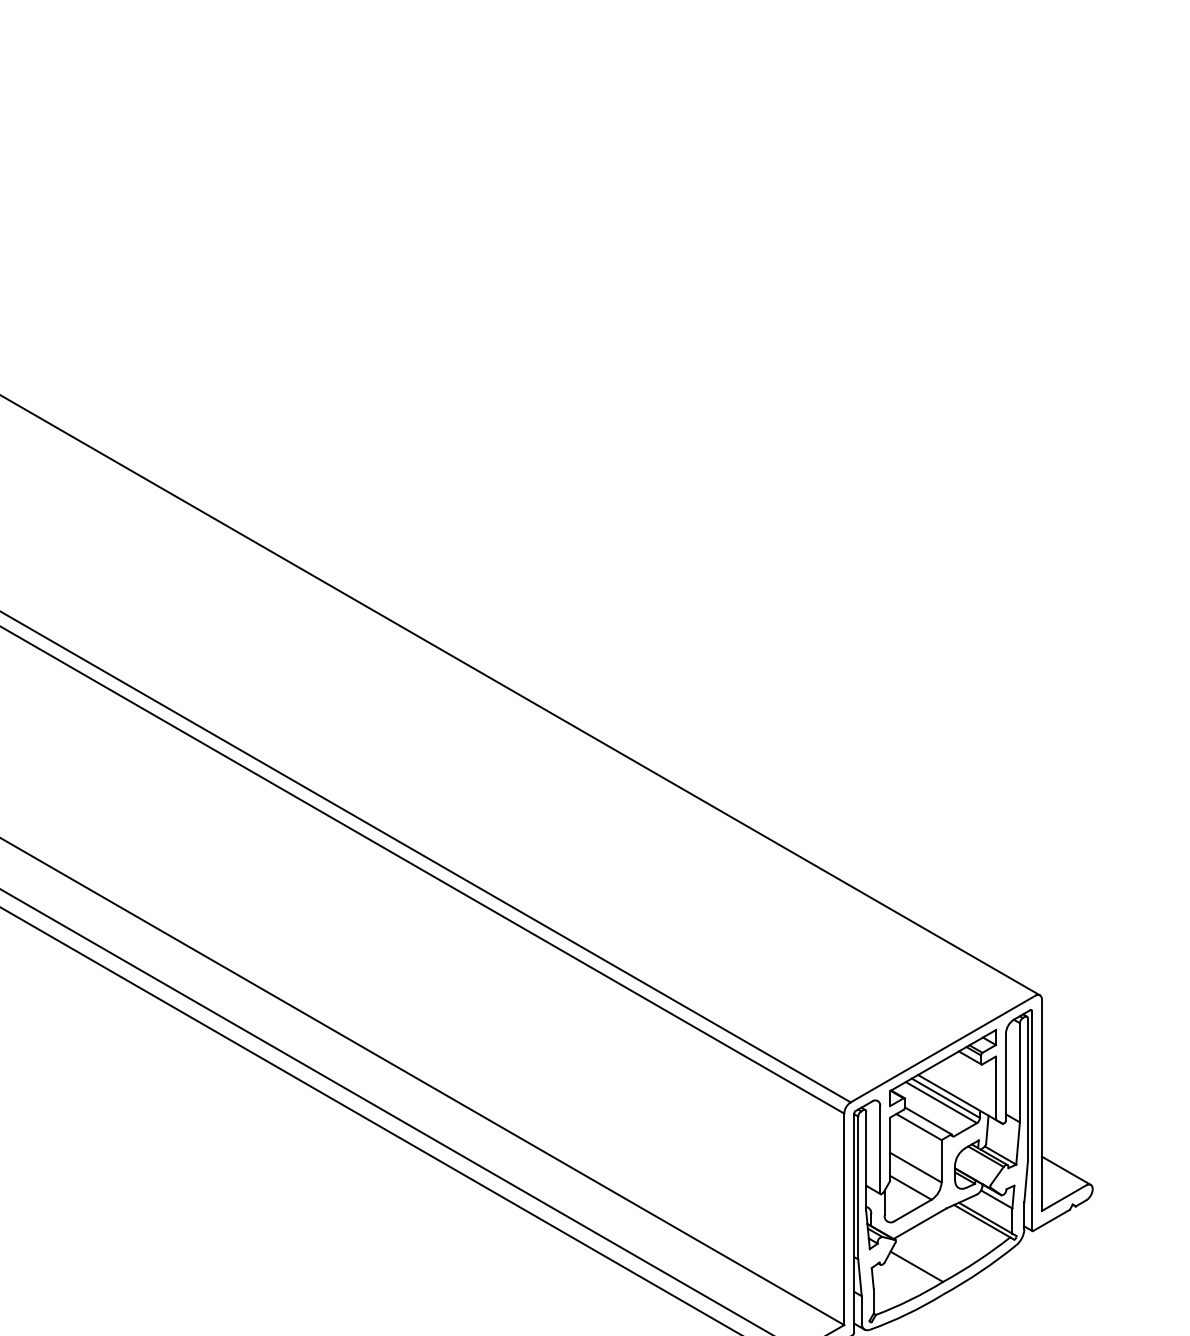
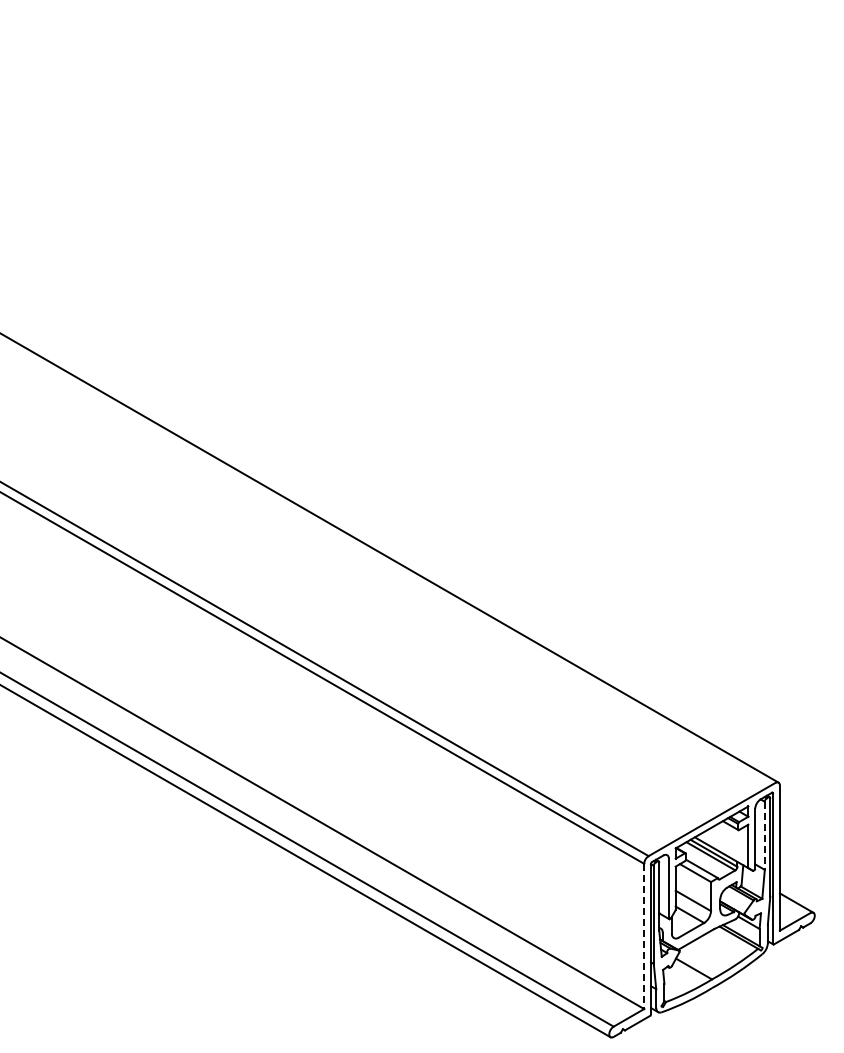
line: (1019, 1073) -> (764, 836), solid -> dashed
line: (844, 1219) -> (644, 936), solid -> dashed

